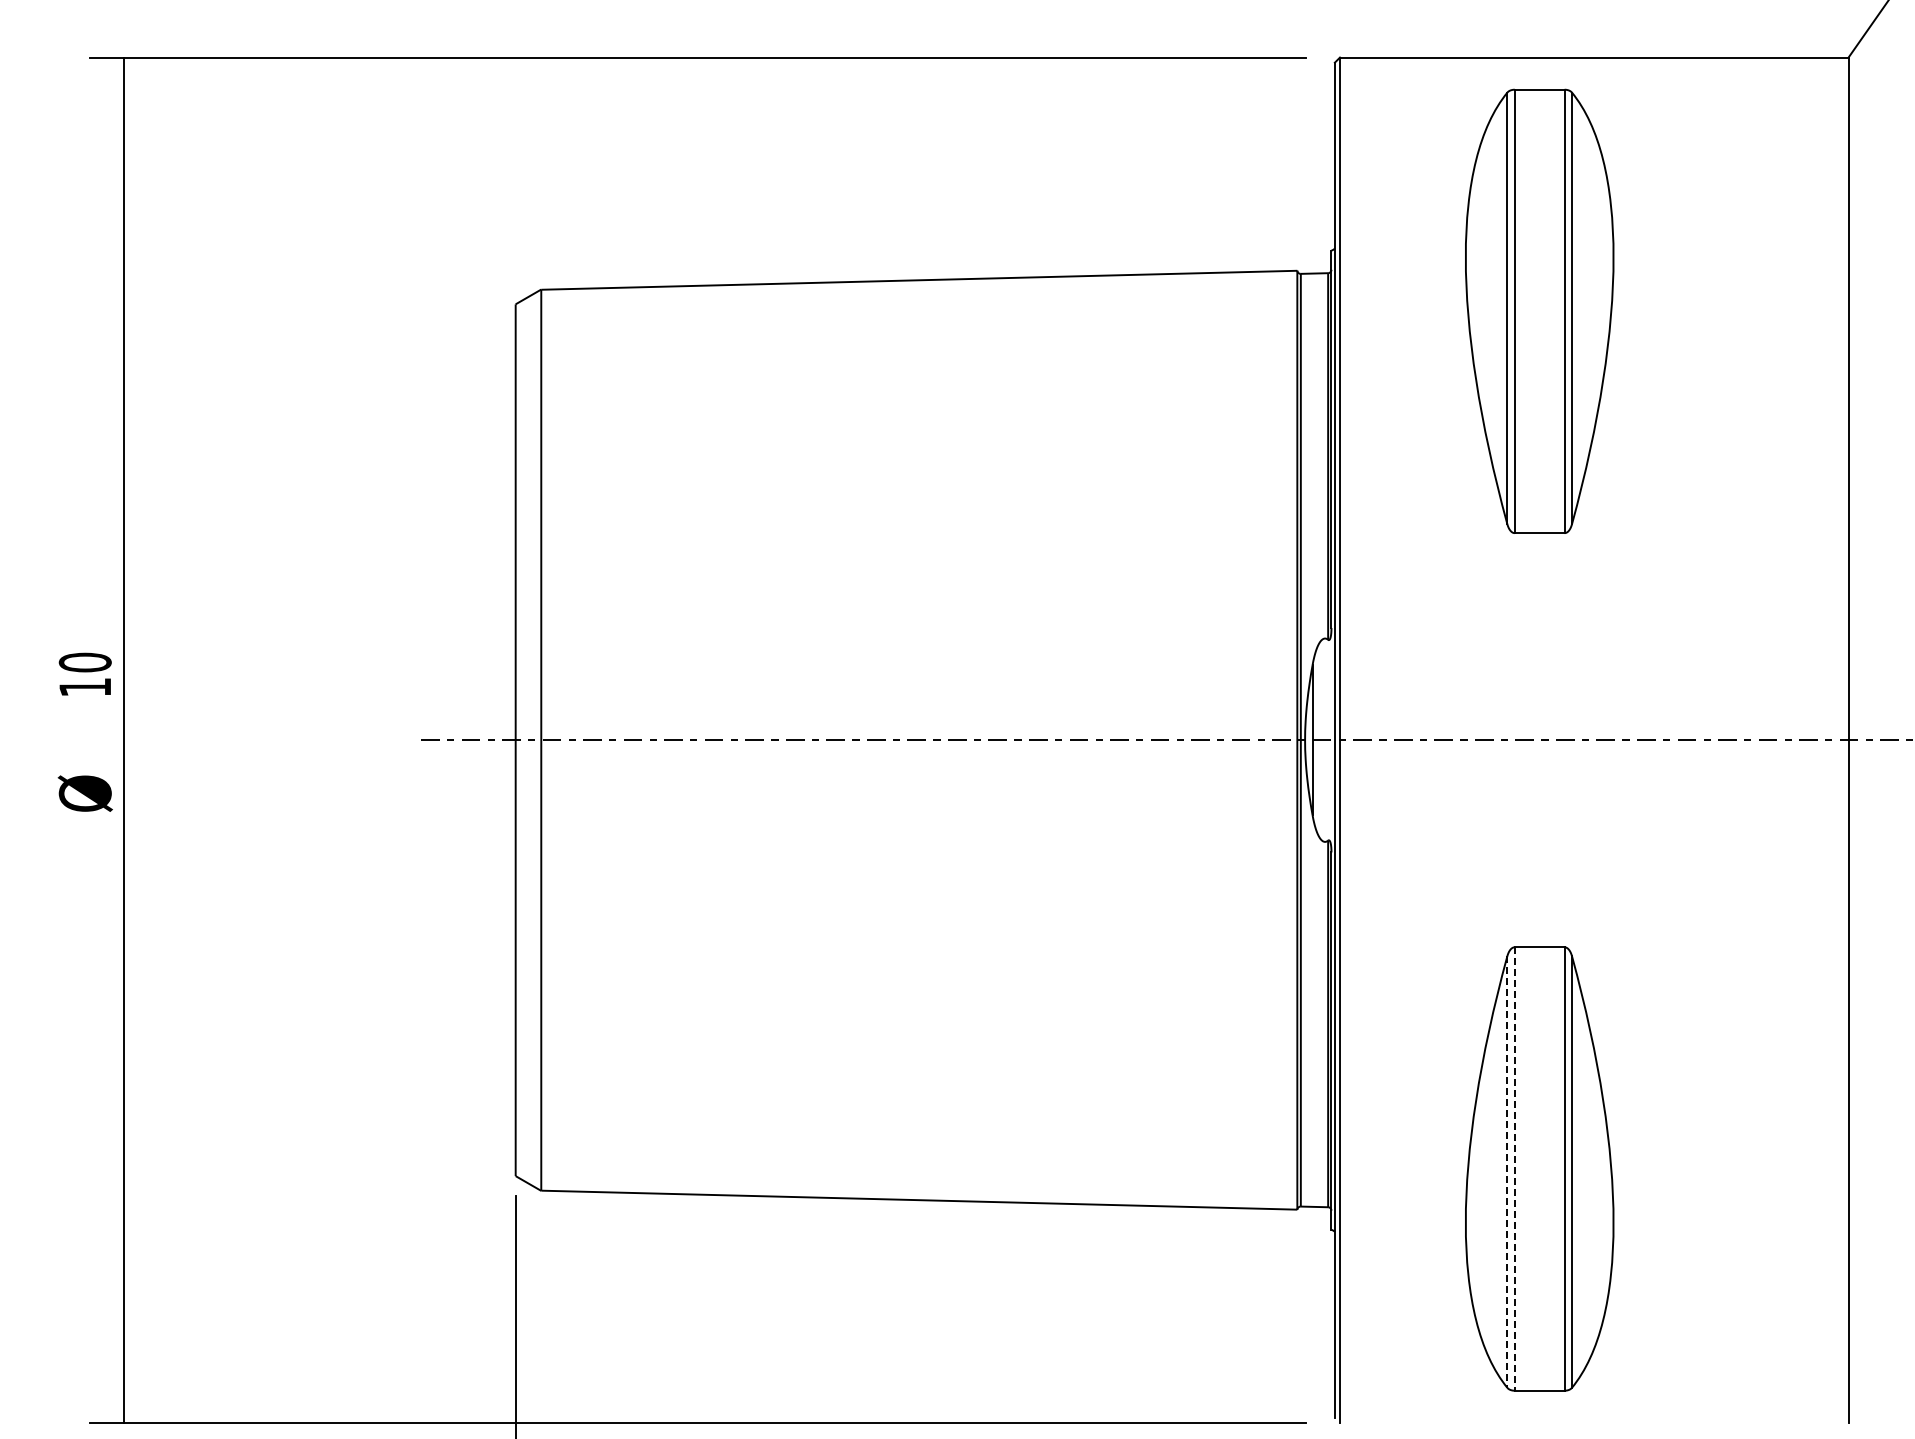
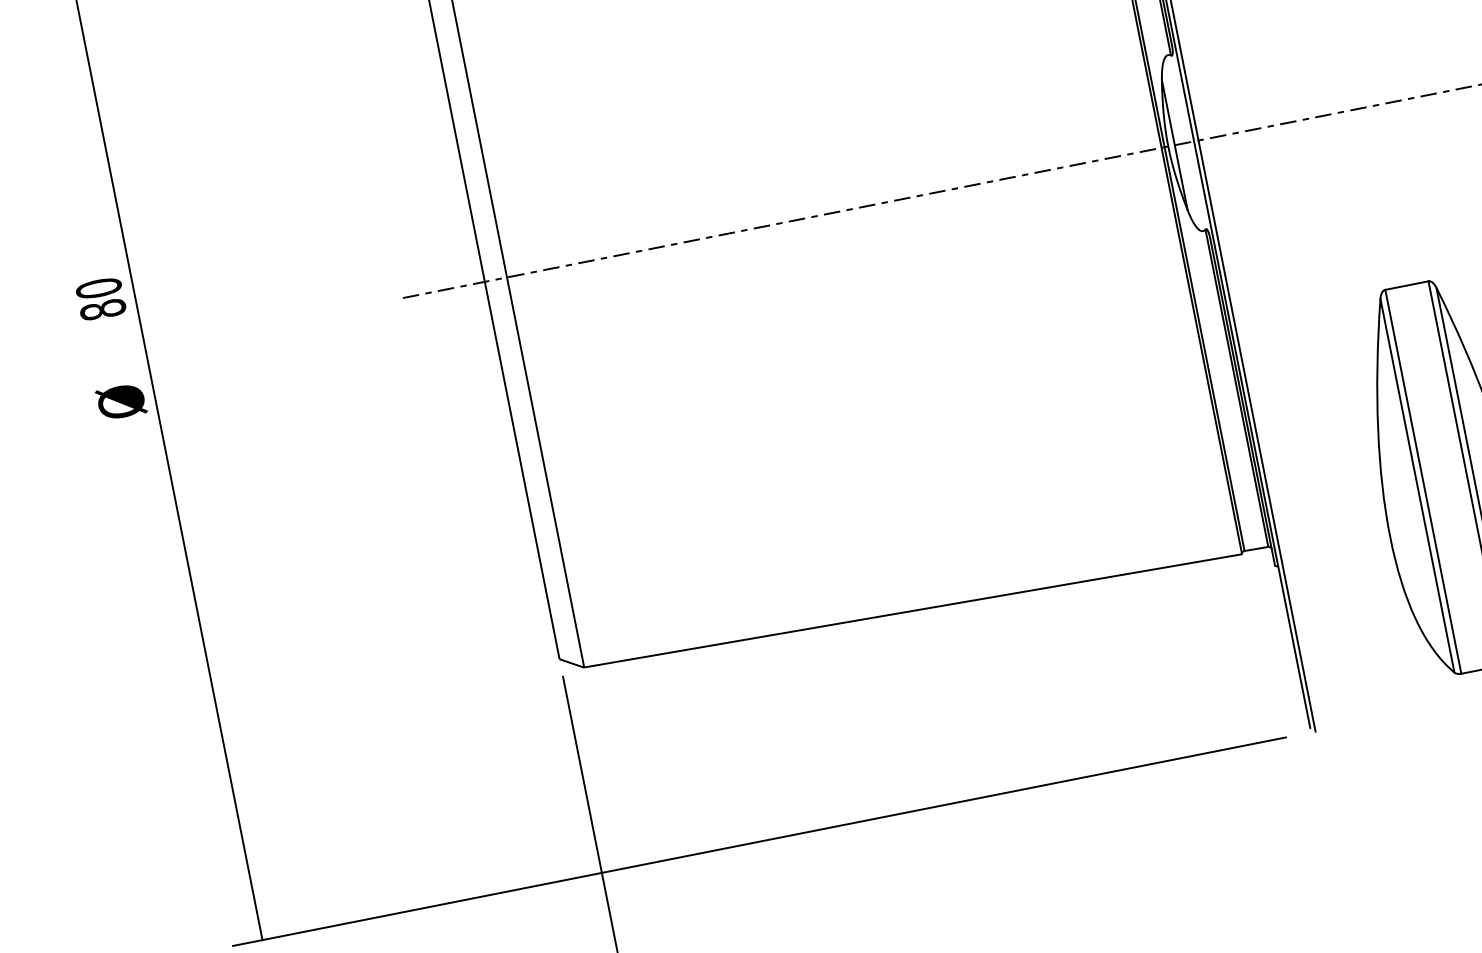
text: (84, 687) -> (102, 310), 10 -> 80
line: (1514, 1169) -> (1423, 482), dashed -> solid
line: (1507, 1172) -> (1417, 486), dashed -> solid

